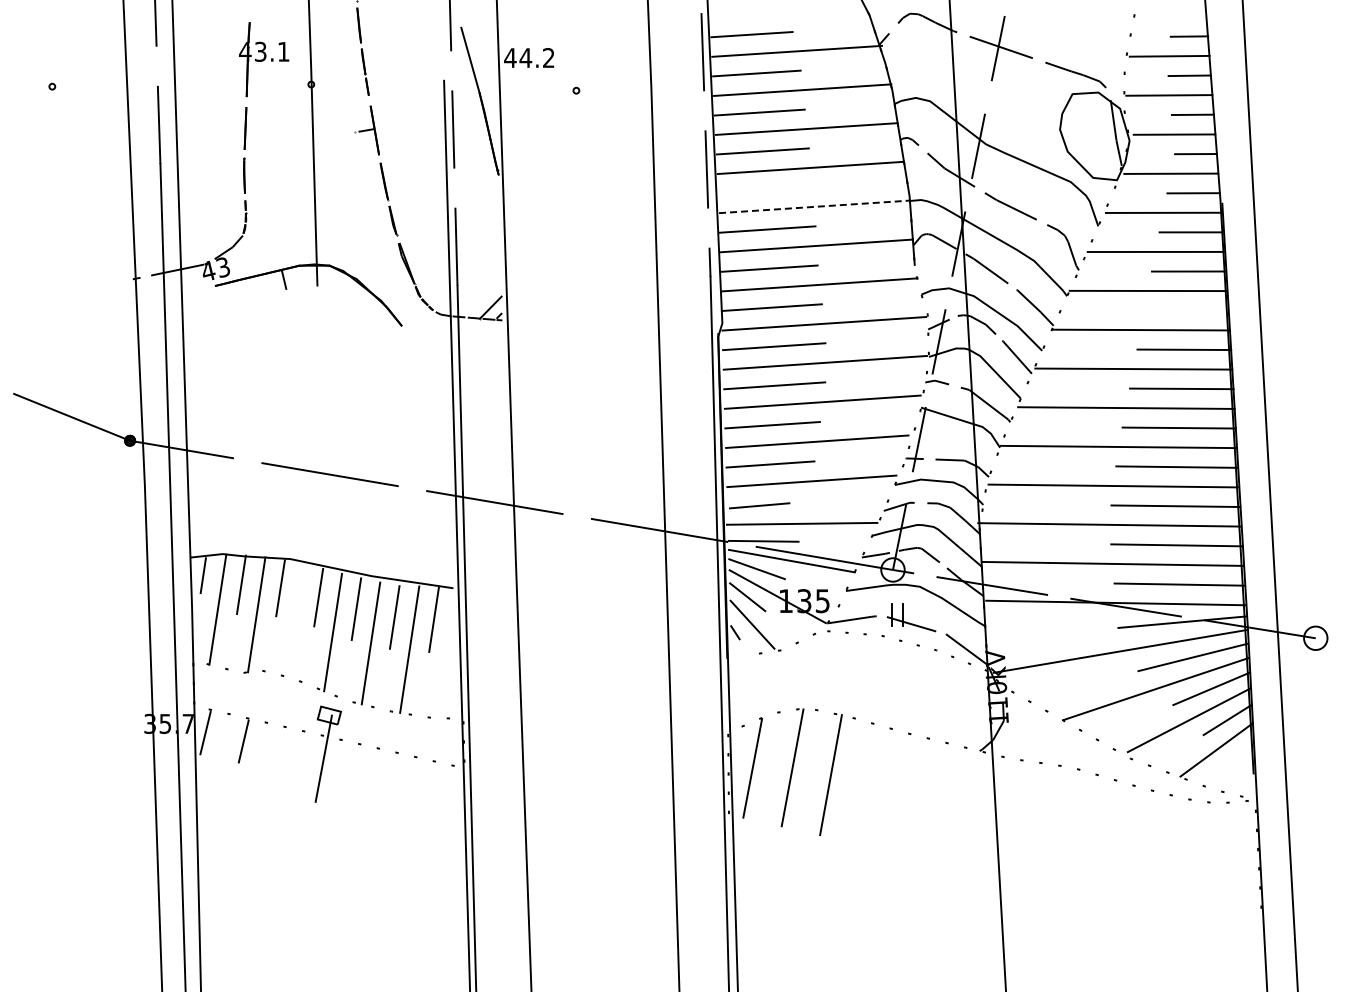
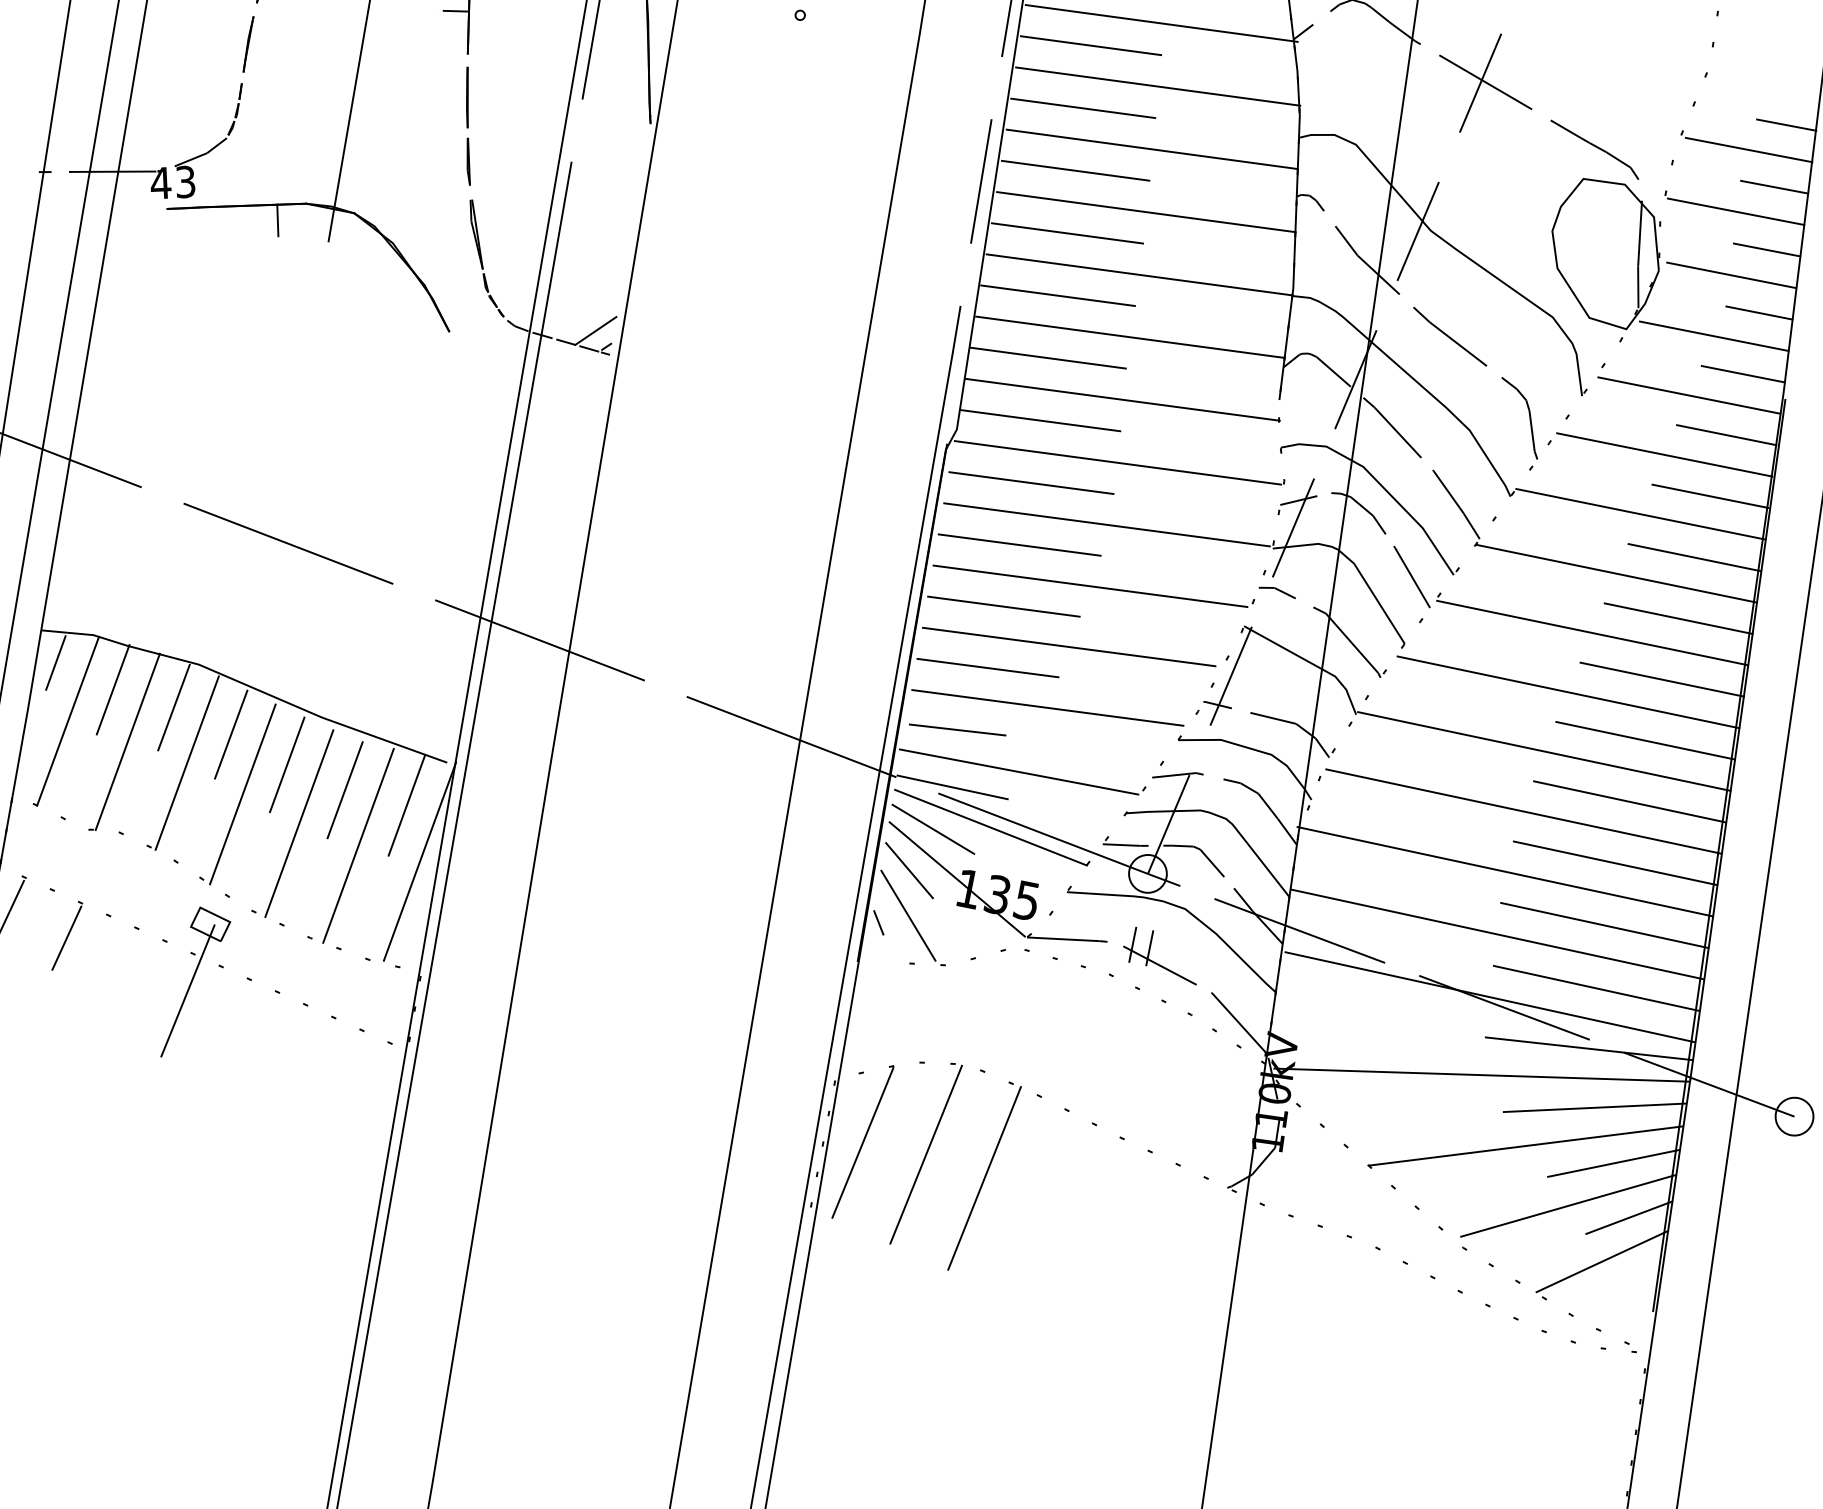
line: (765, 190) -> (1067, 233), added
line: (814, 206) -> (1139, 274), dashed -> solid
line: (1186, 310) -> (1694, 557), added
line: (295, 619) -> (187, 761), added
line: (448, 651) -> (419, 861), added

